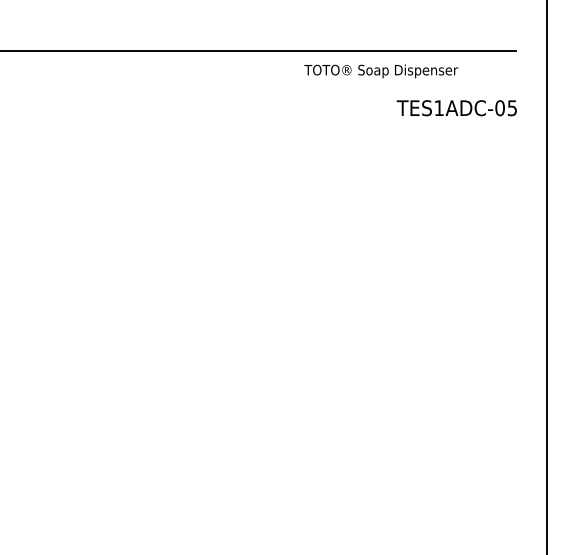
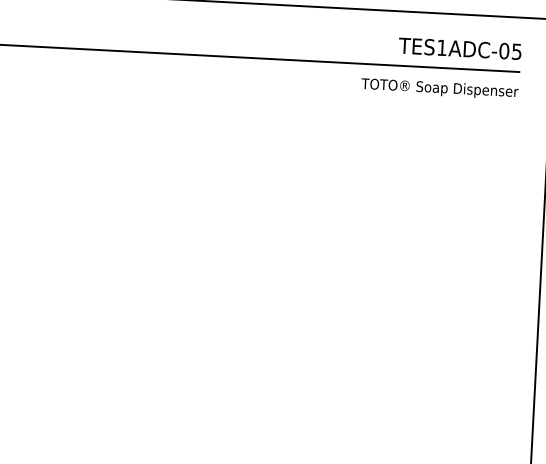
text: (380, 71) -> (439, 89), moved
text: (456, 108) -> (459, 49), moved

